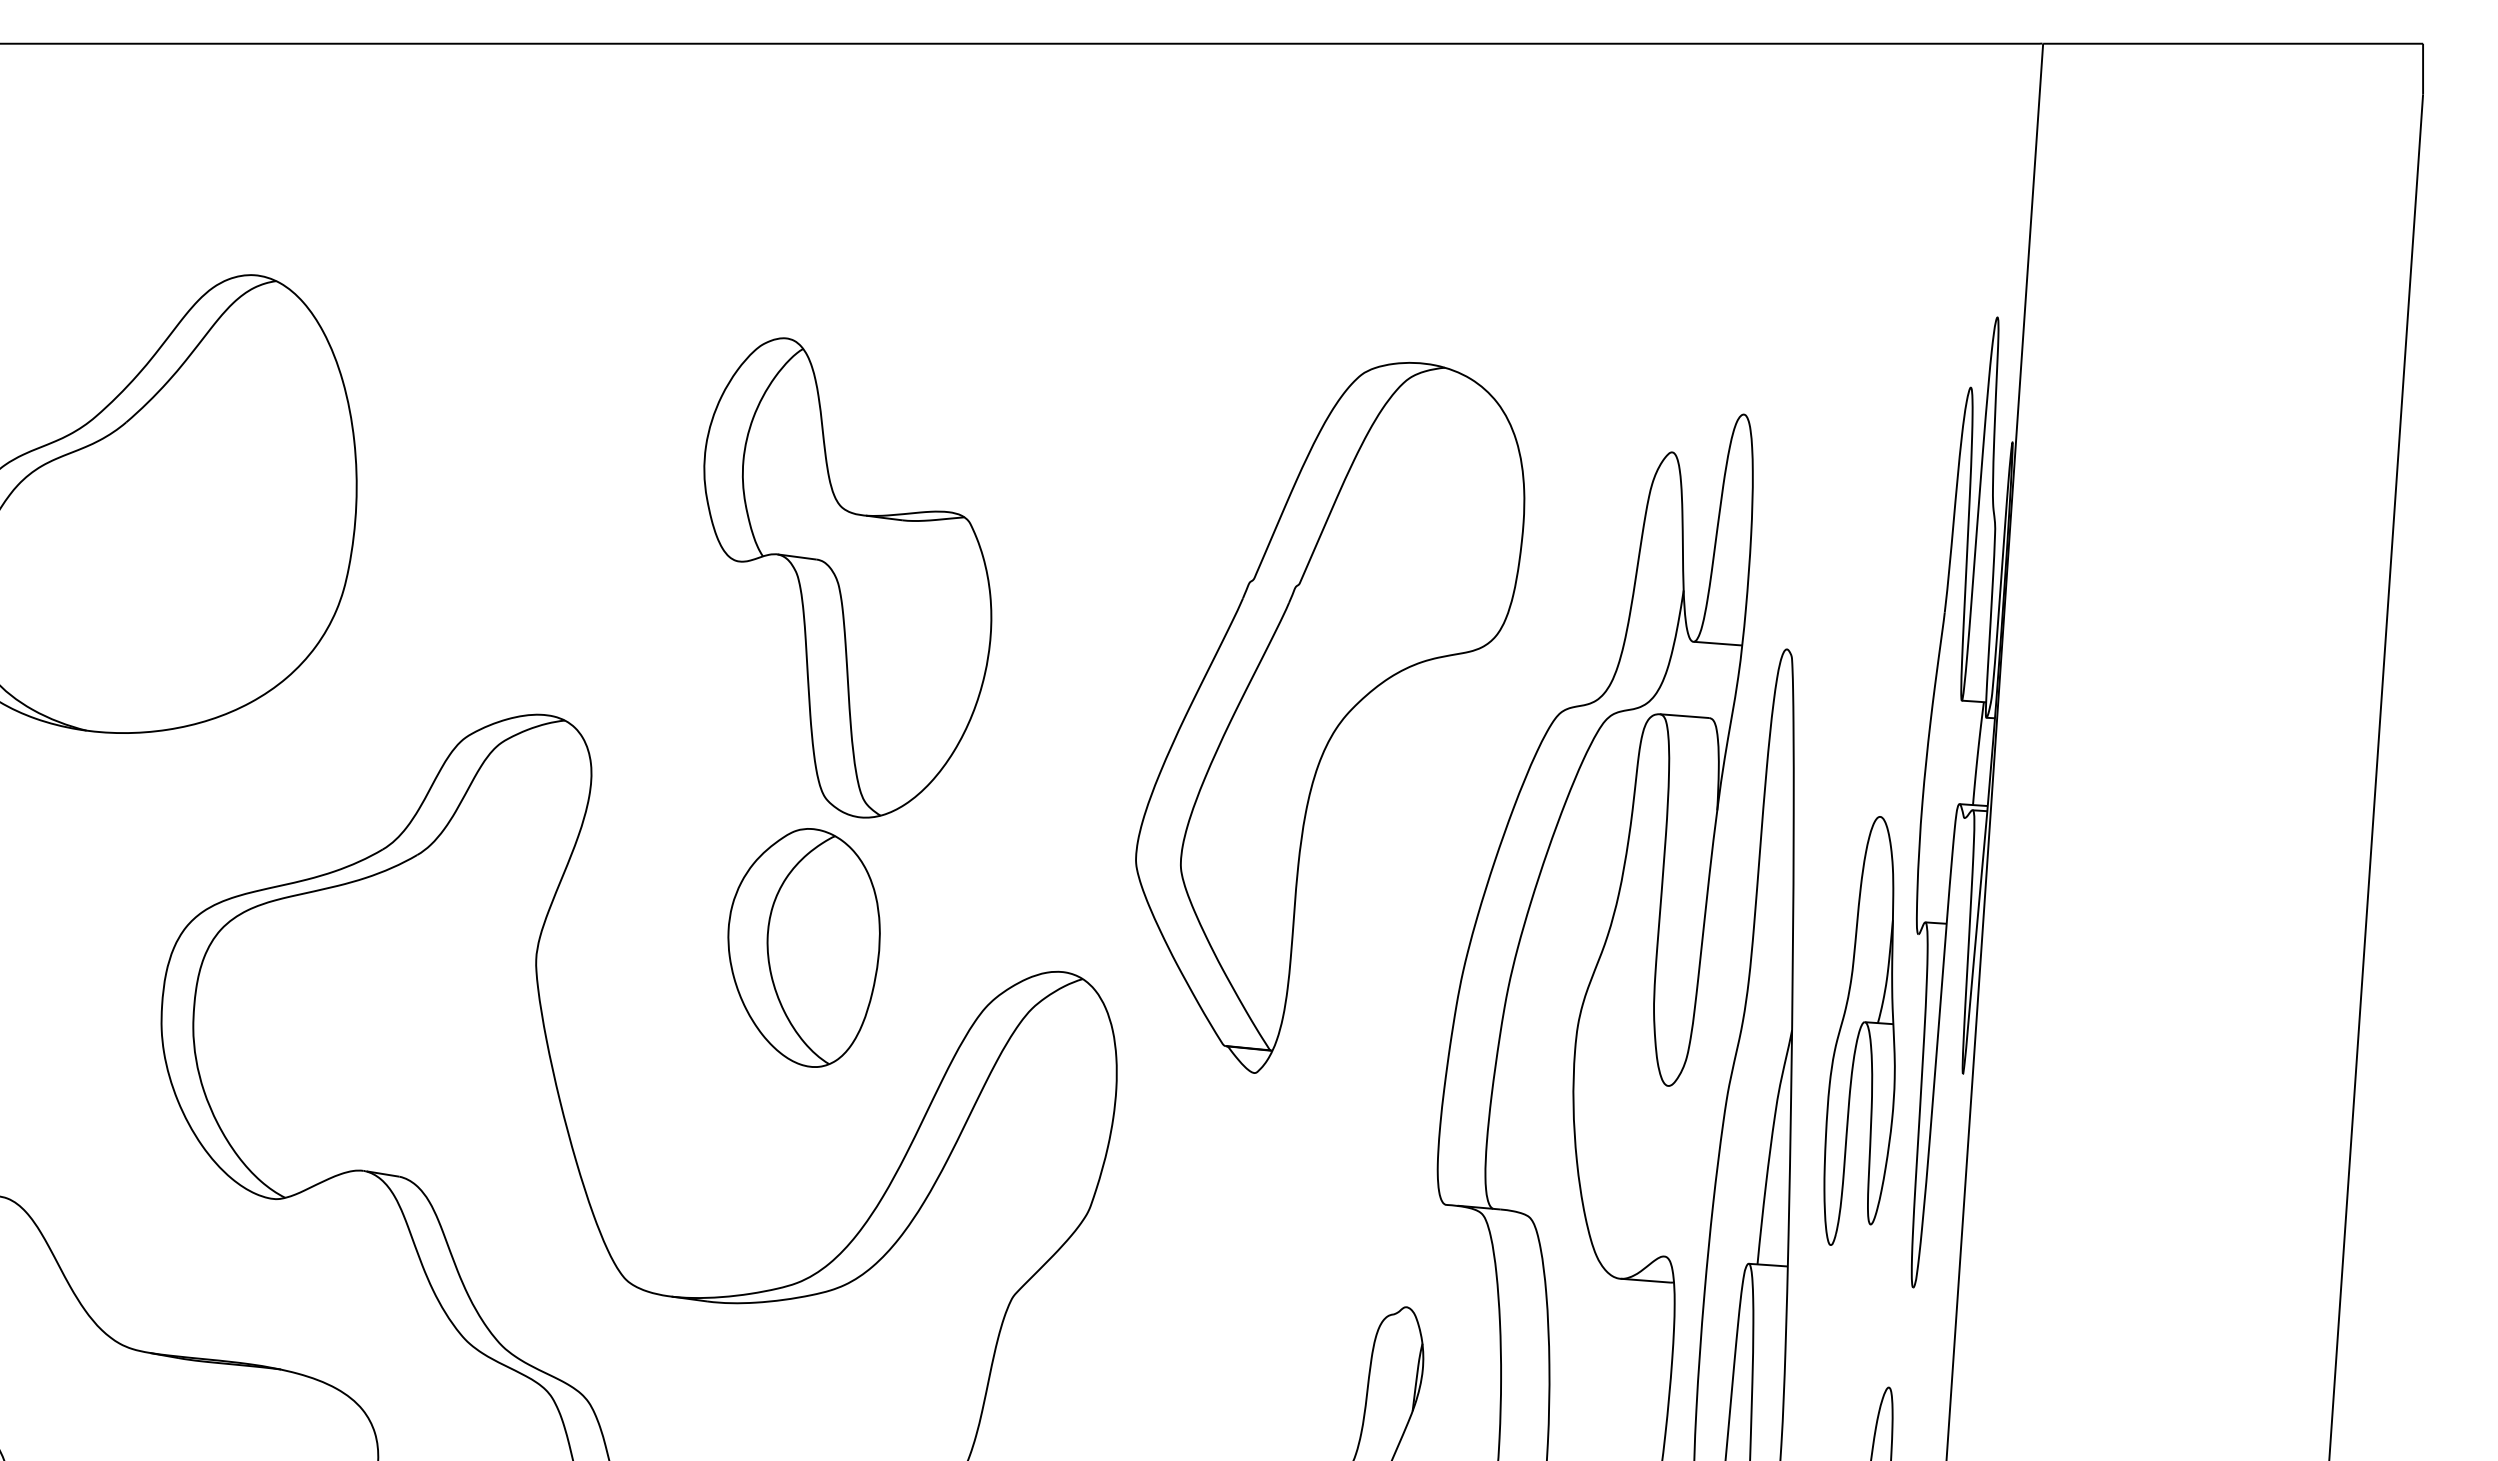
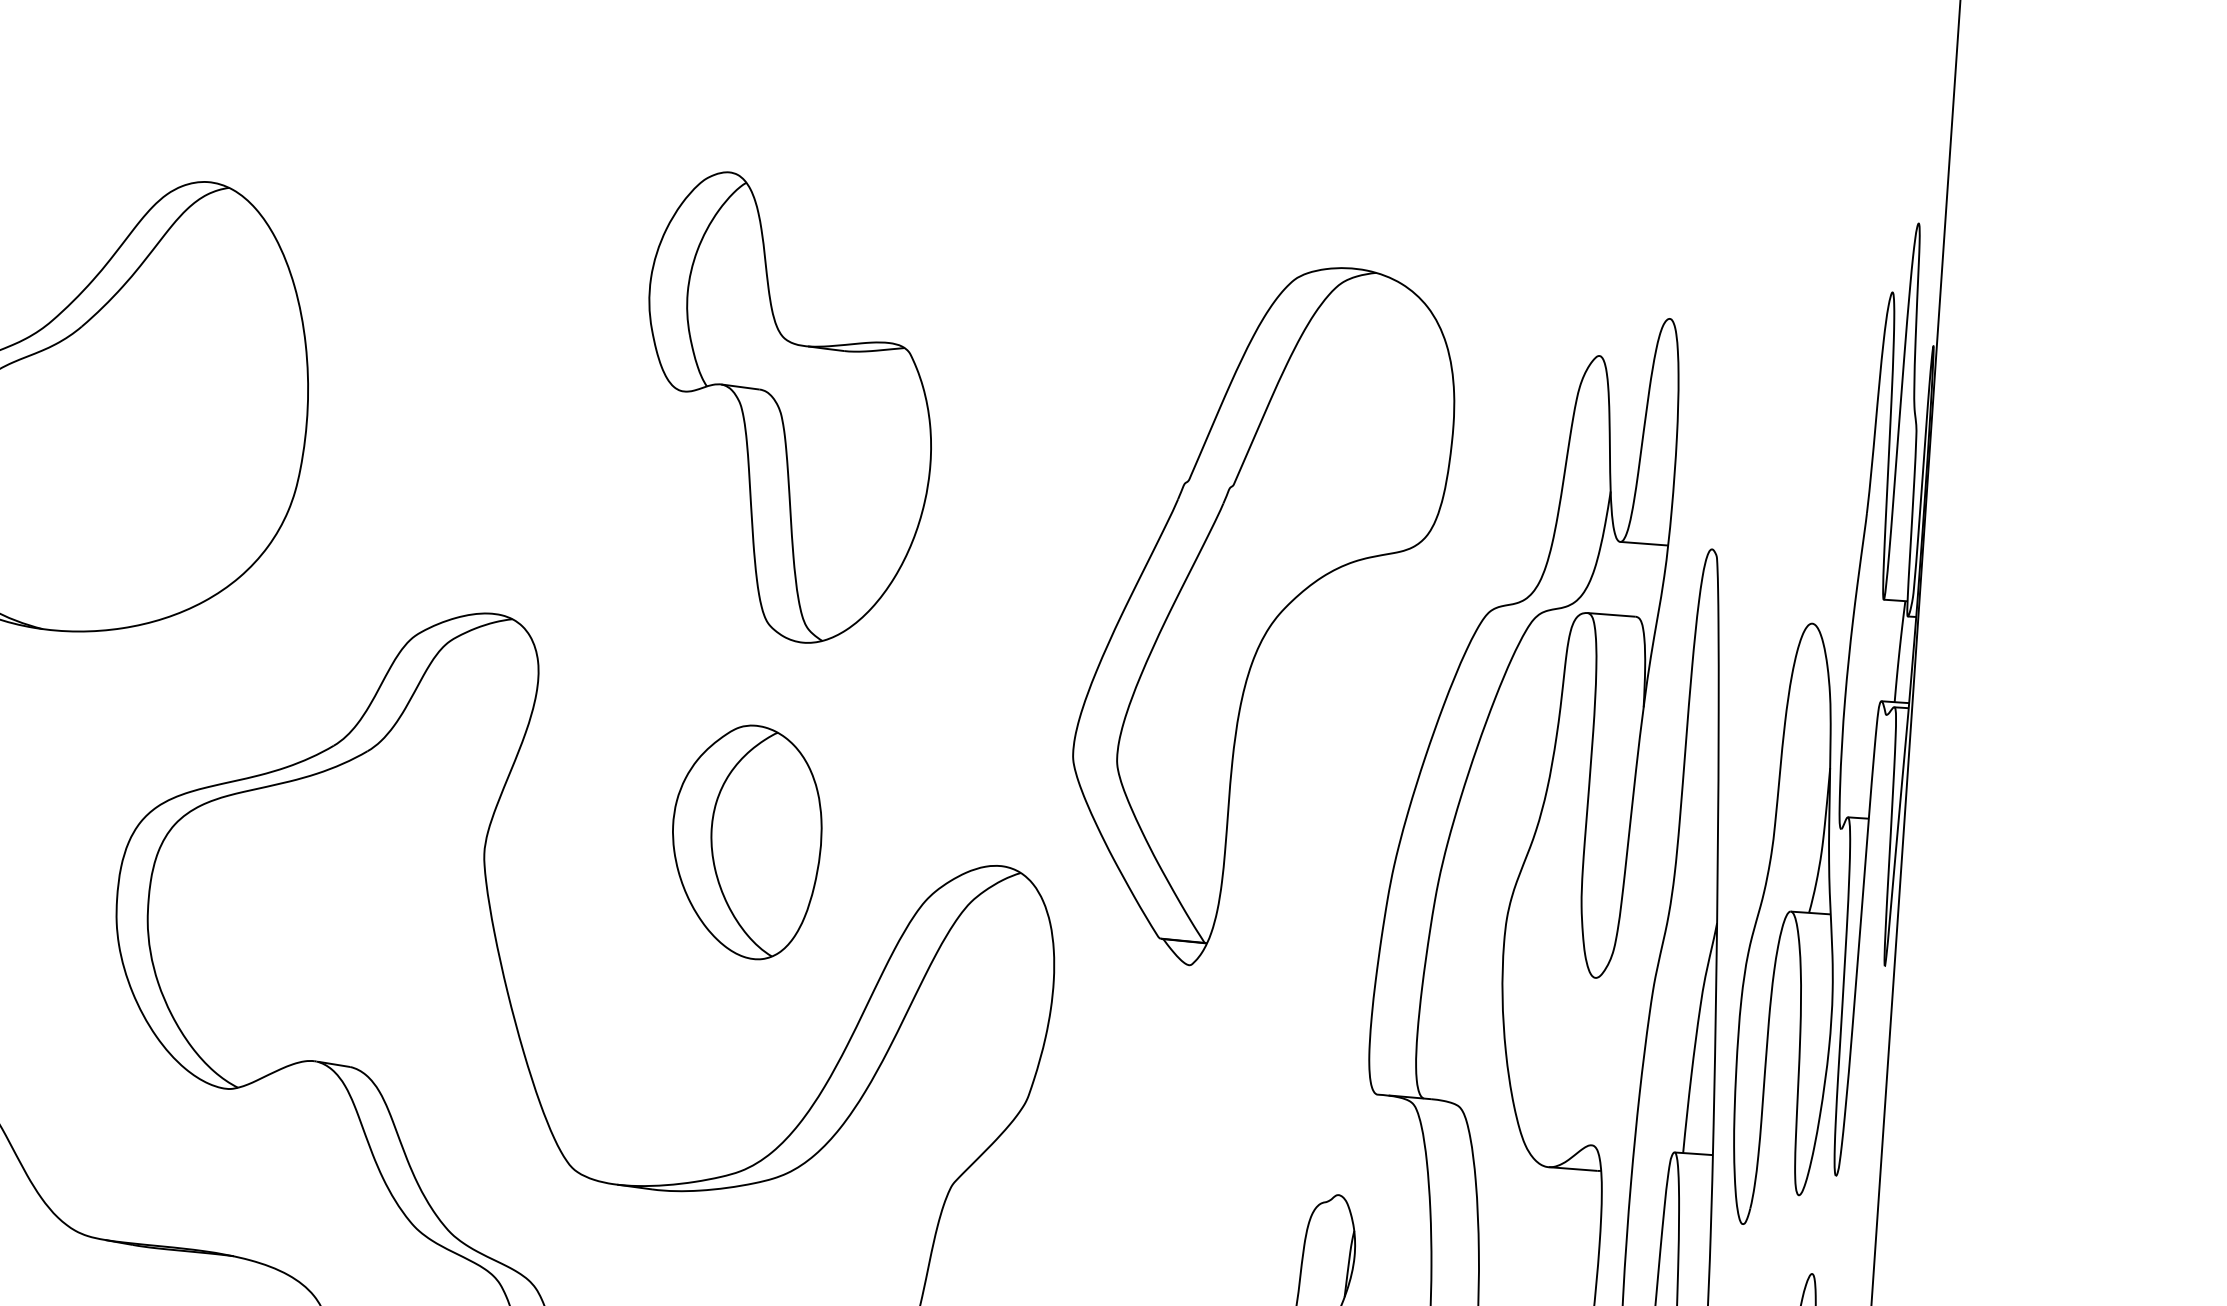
part: (847, 577) -> (789, 407), moved
part: (1859, 1030) -> (1783, 923), size x1.43

